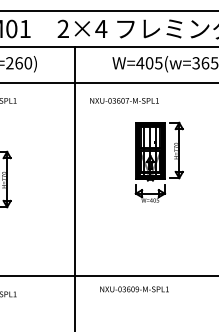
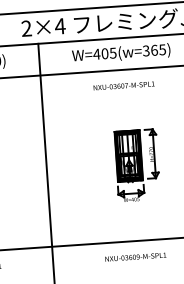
text: (124, 100) -> (124, 85), moved
part: (158, 161) -> (136, 164), moved
text: (134, 289) -> (135, 257), moved

